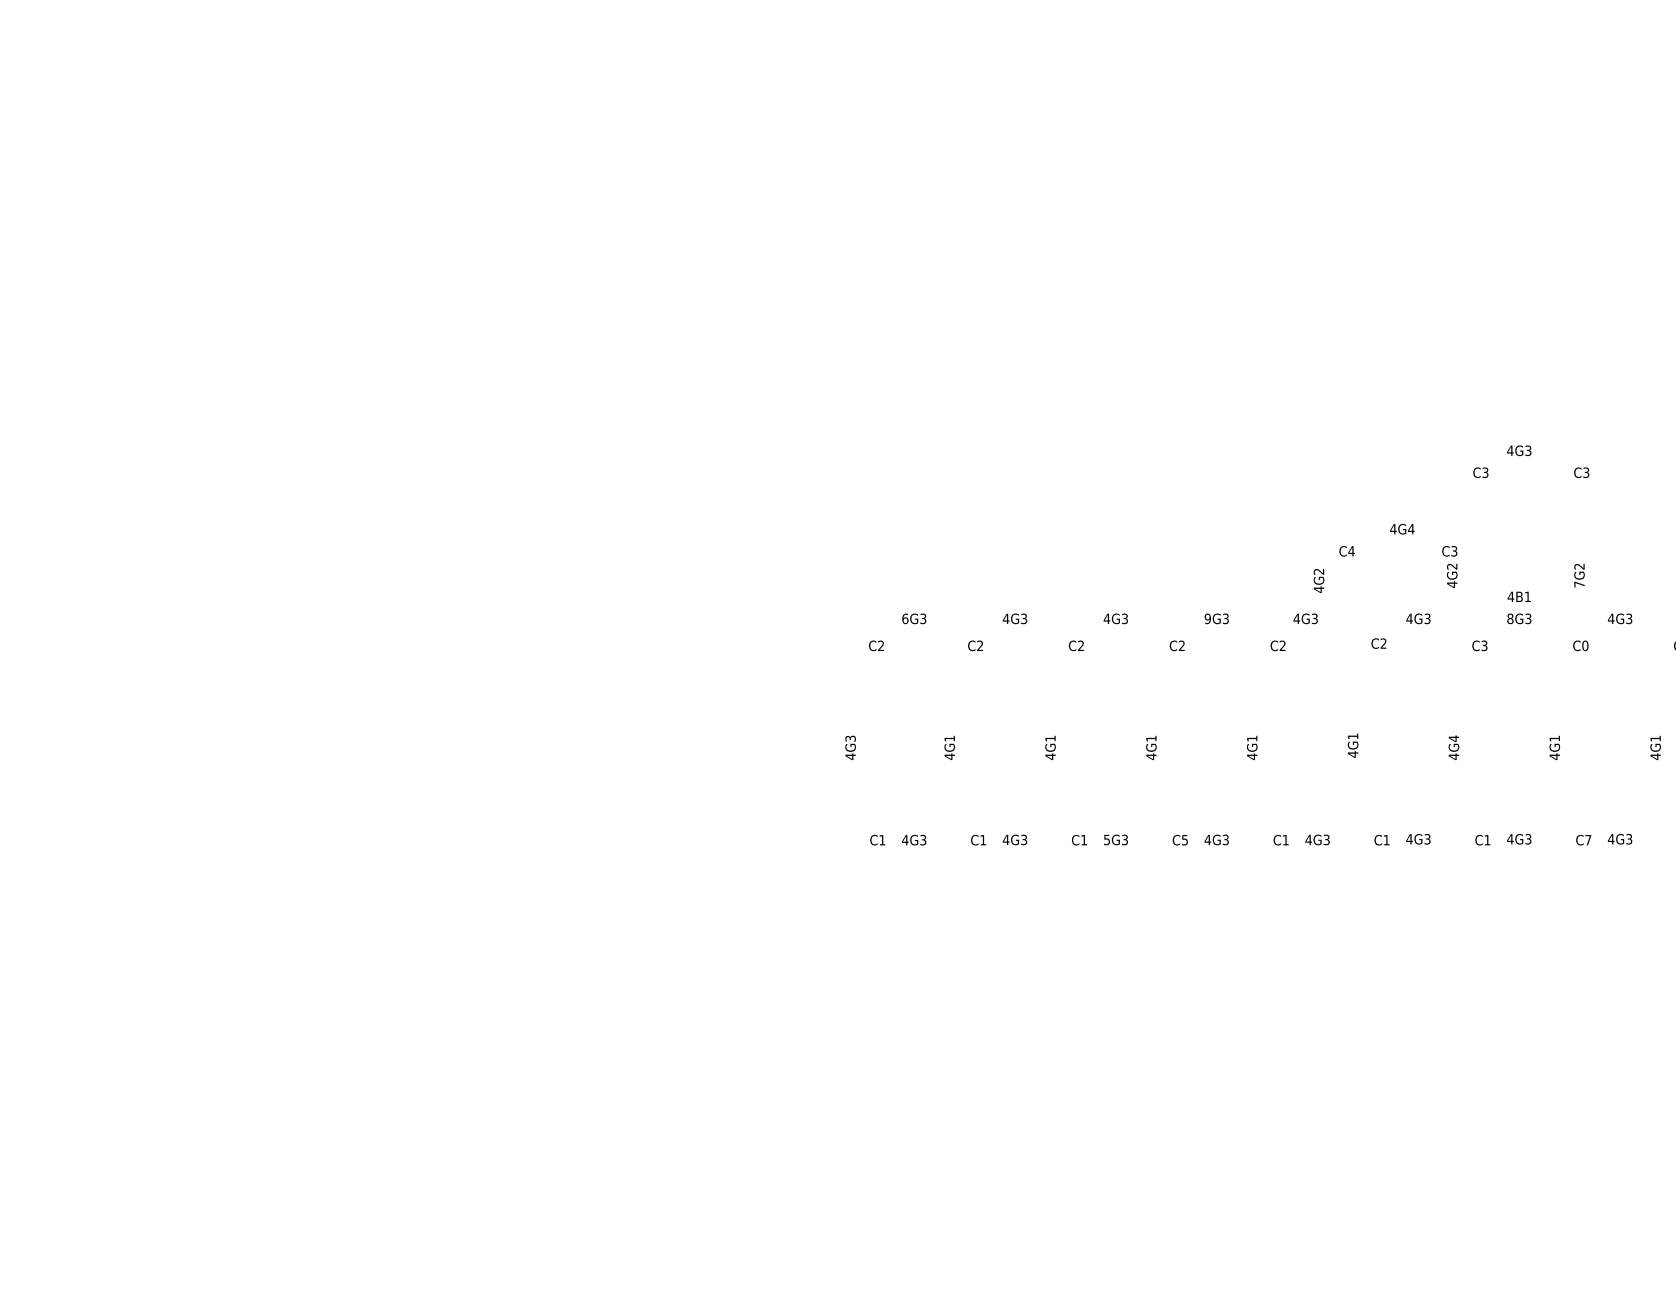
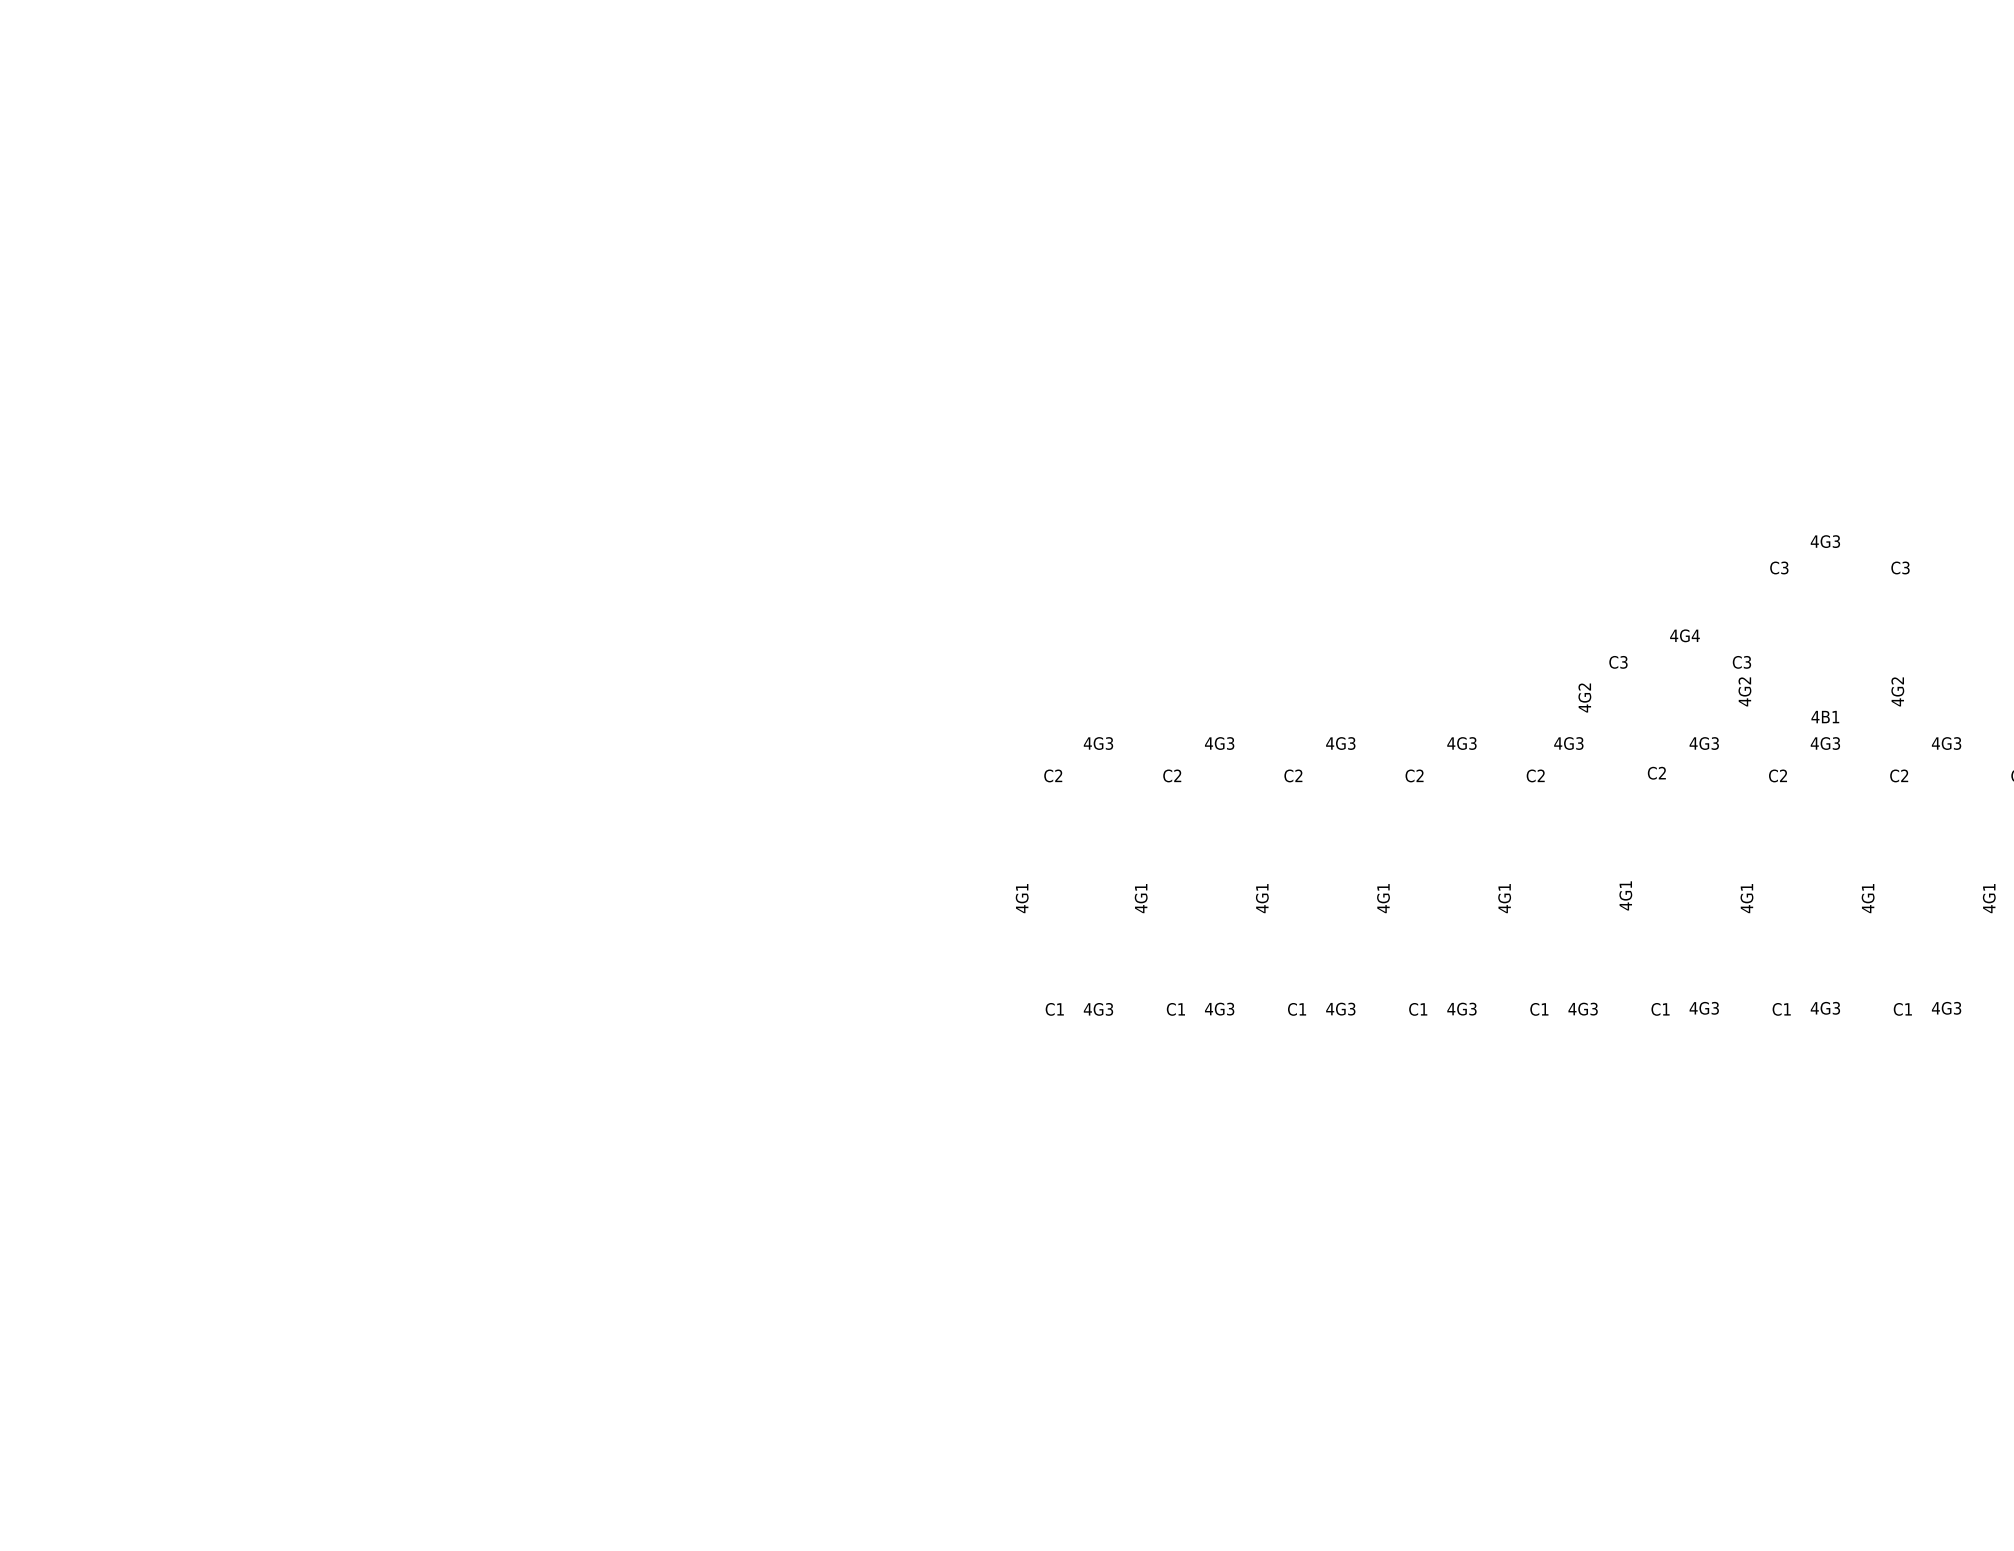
text: (1351, 551) -> (1623, 662), C4 -> C3
text: (1579, 584) -> (1897, 702), 7G2 -> 4G2
text: (905, 618) -> (1087, 743), 6G3 -> 4G3
text: (1208, 618) -> (1451, 743), 9G3 -> 4G3
text: (1510, 618) -> (1814, 743), 8G3 -> 4G3
text: (1585, 645) -> (1904, 775), C0 -> C2
text: (1484, 646) -> (1783, 776), C3 -> C2
text: (850, 738) -> (1021, 887), 4G3 -> 4G1
text: (1453, 738) -> (1746, 887), 4G4 -> 4G1
text: (1107, 840) -> (1330, 1009), 5G3 -> 4G3
text: (1184, 840) -> (1423, 1009), C5 -> C1
text: (1587, 840) -> (1907, 1009), C7 -> C1

